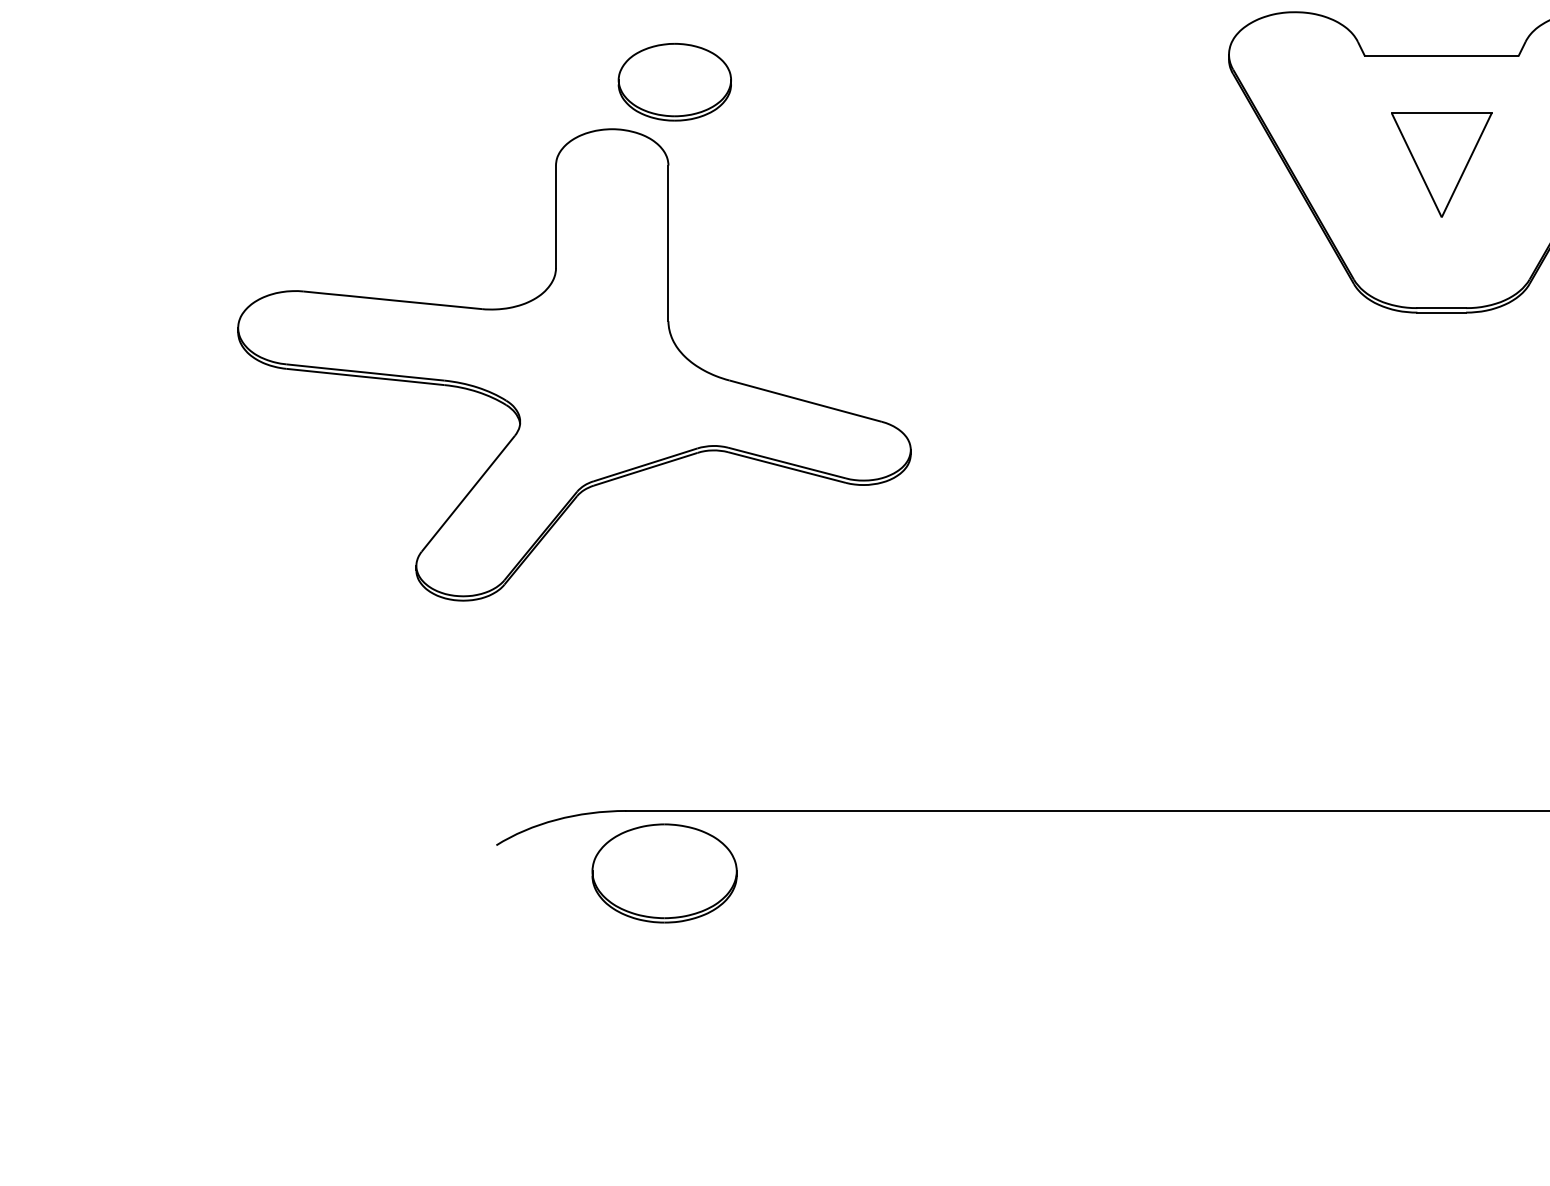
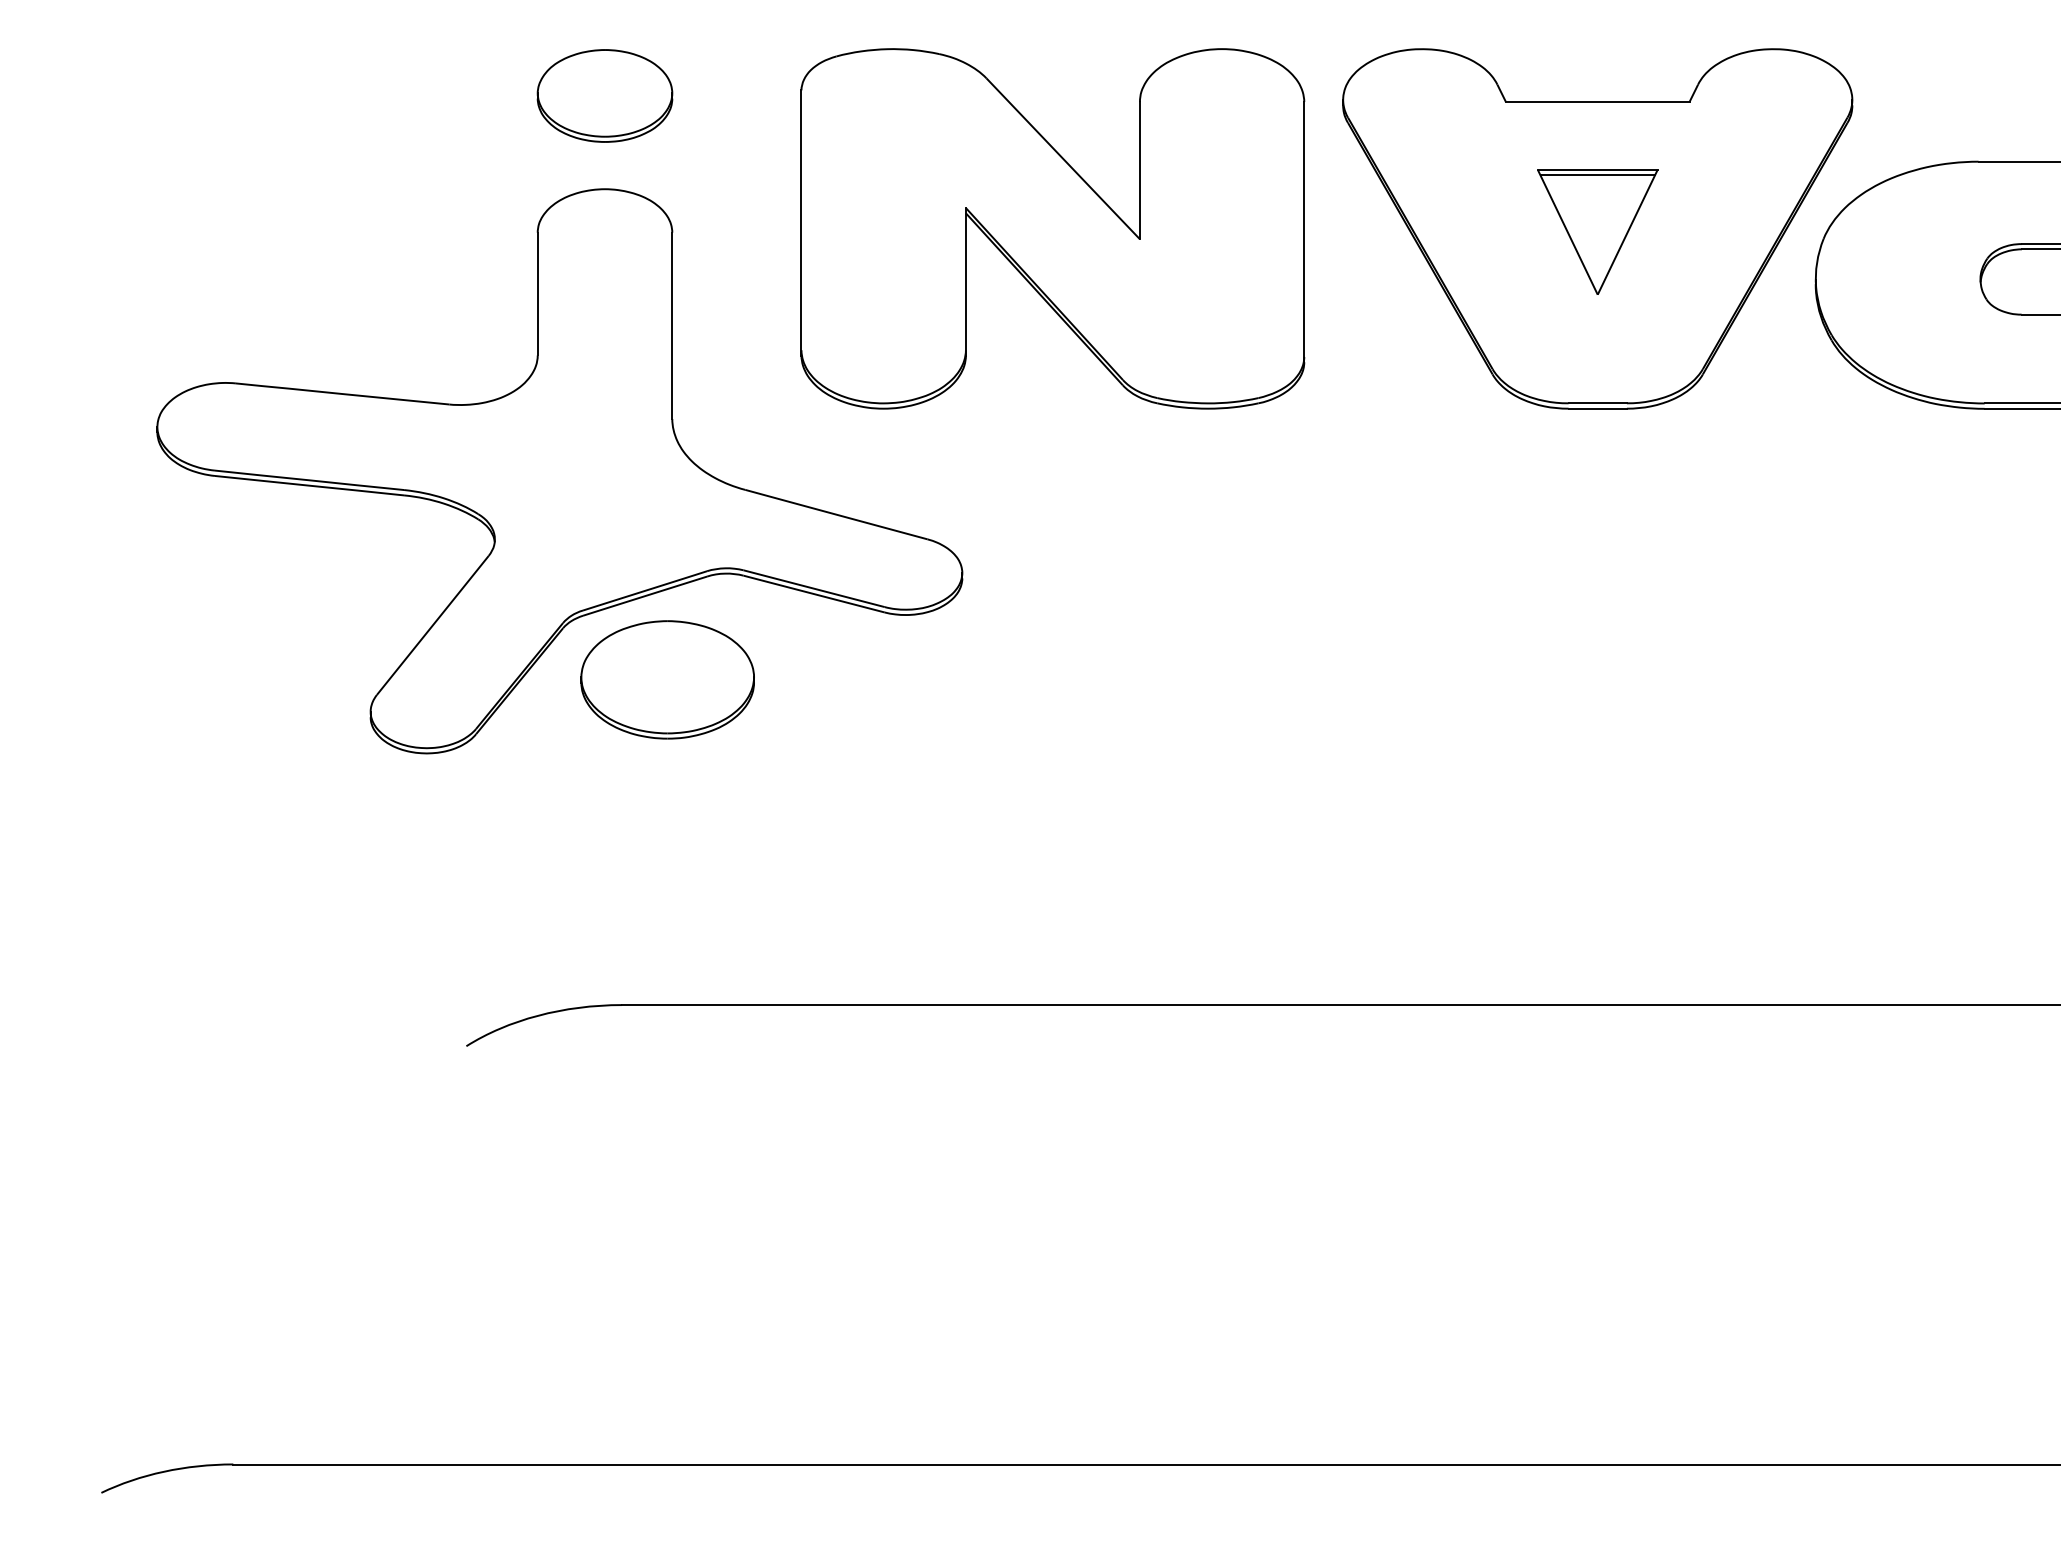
part: (674, 81) -> (604, 95), moved
line: (1441, 117) -> (1597, 175), added
part: (986, 162) -> (1052, 228), added
part: (664, 873) -> (667, 679), moved

